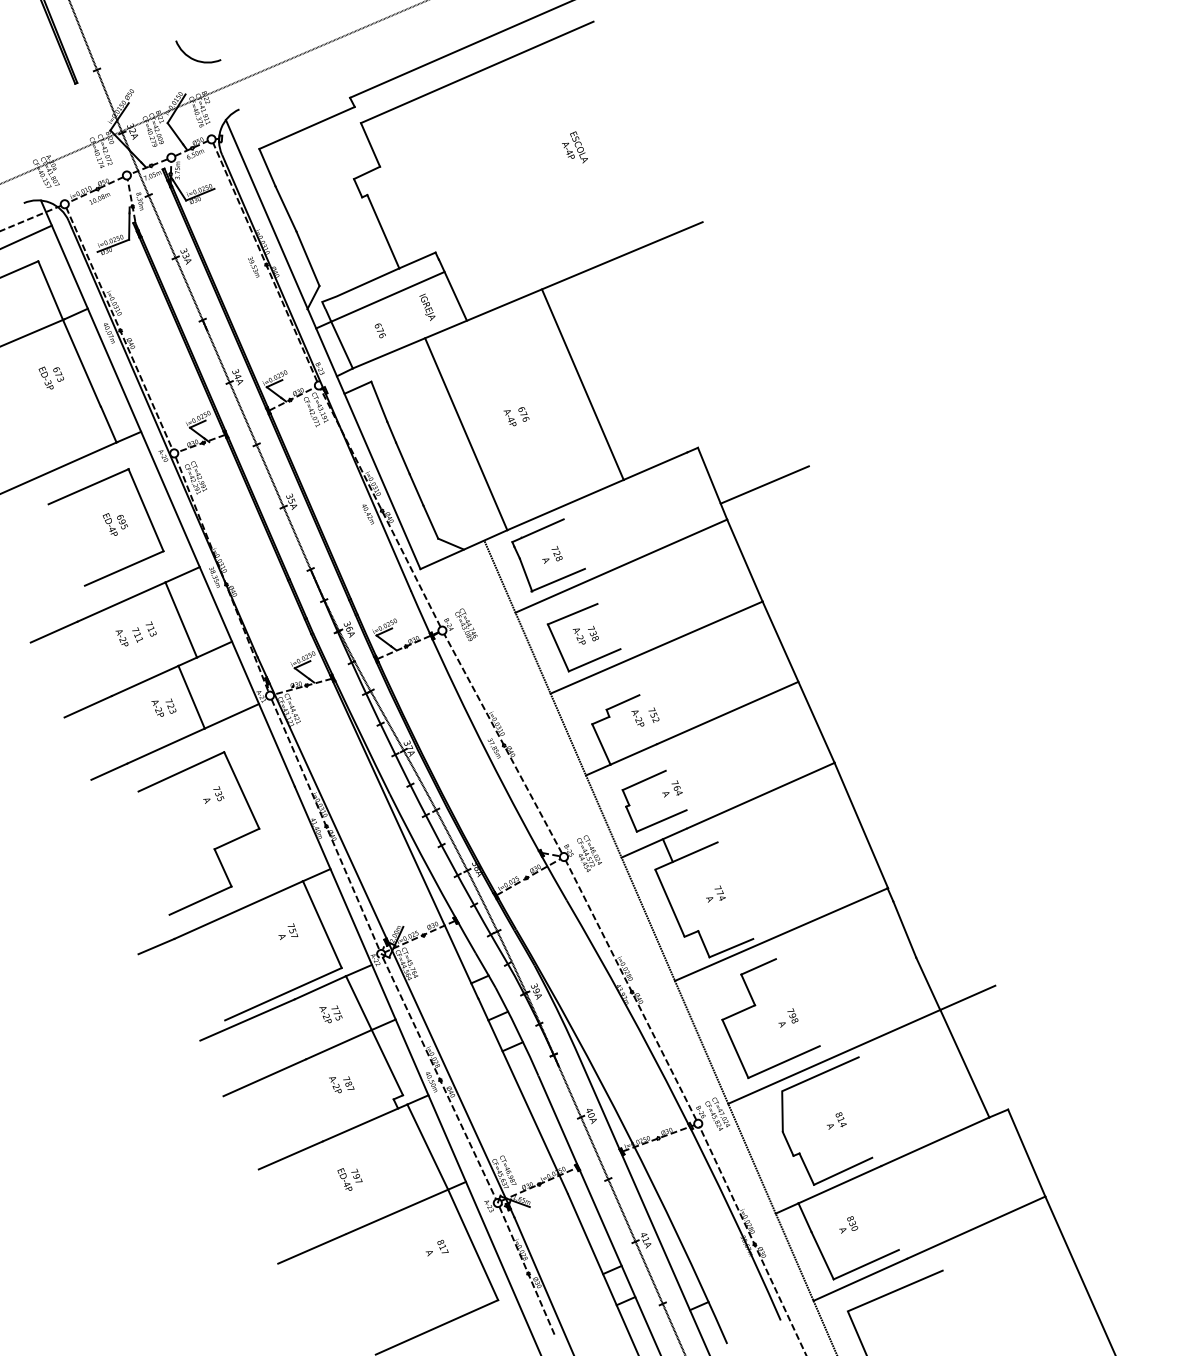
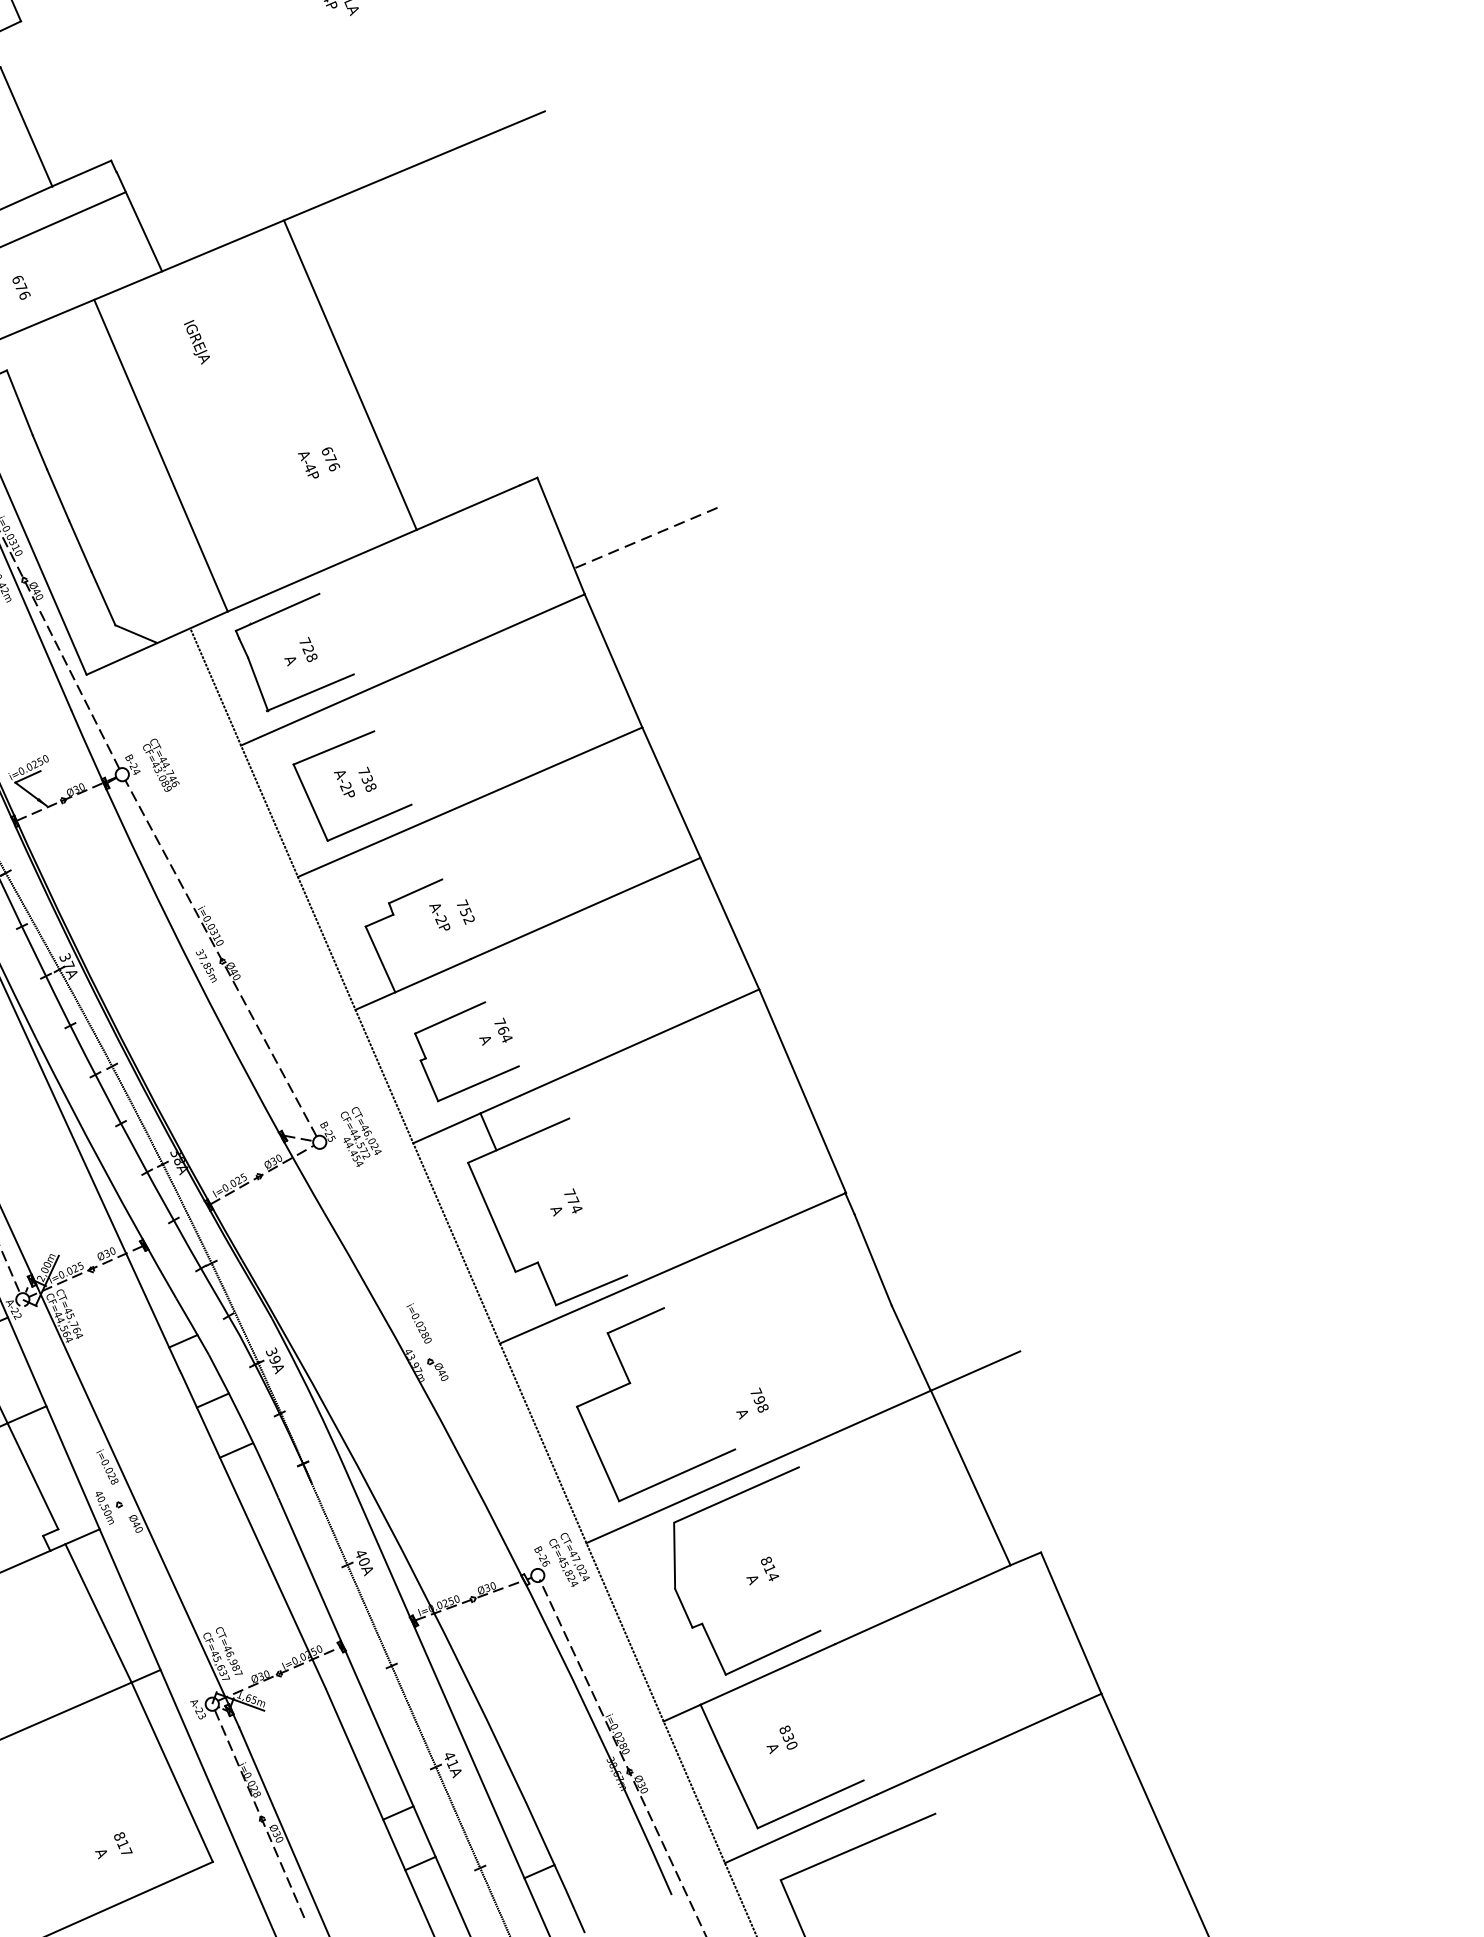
text: (427, 306) -> (197, 340), moved
text: (516, 416) -> (318, 462), moved
line: (764, 484) -> (645, 537), solid -> dashed
line: (630, 990) -> (427, 1359), removed
text: (788, 1017) -> (752, 1402), moved
line: (439, 1078) -> (117, 1501), removed
text: (436, 1247) -> (112, 1844), moved

